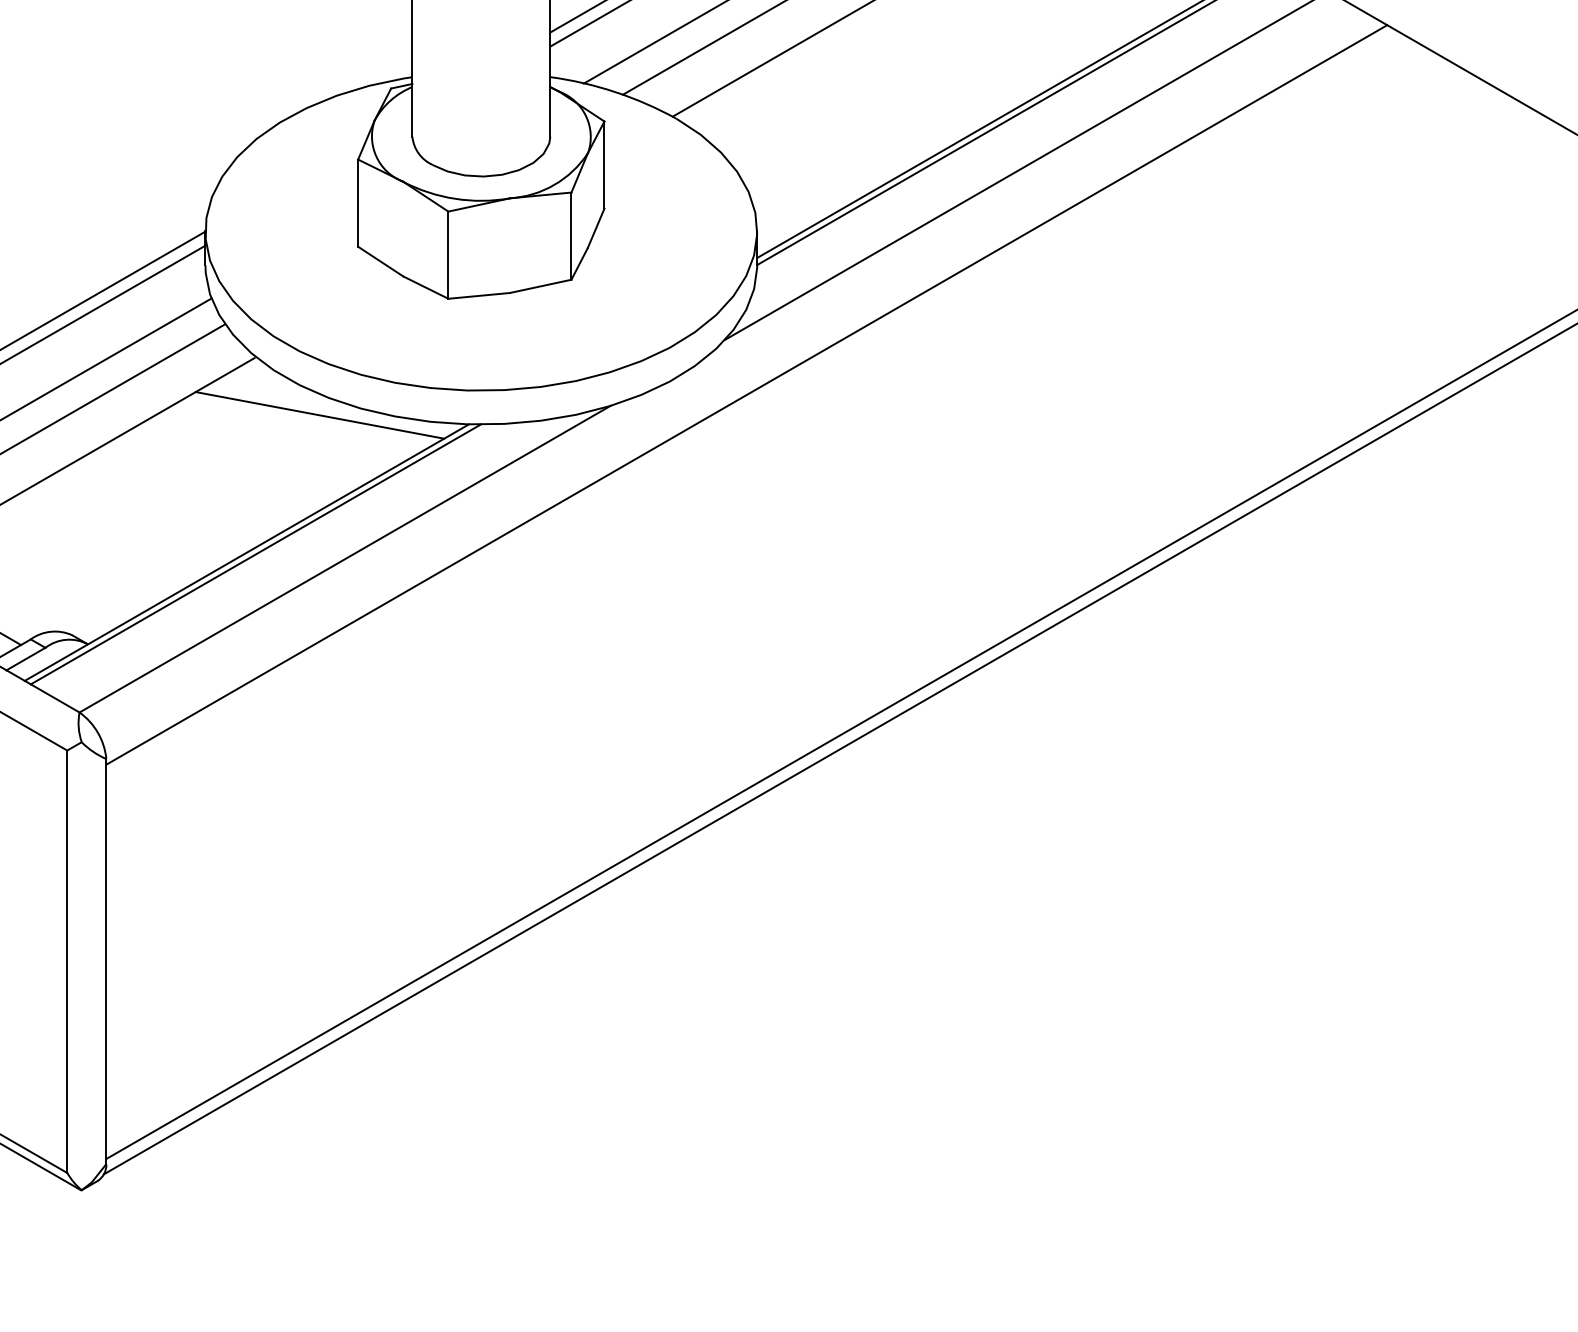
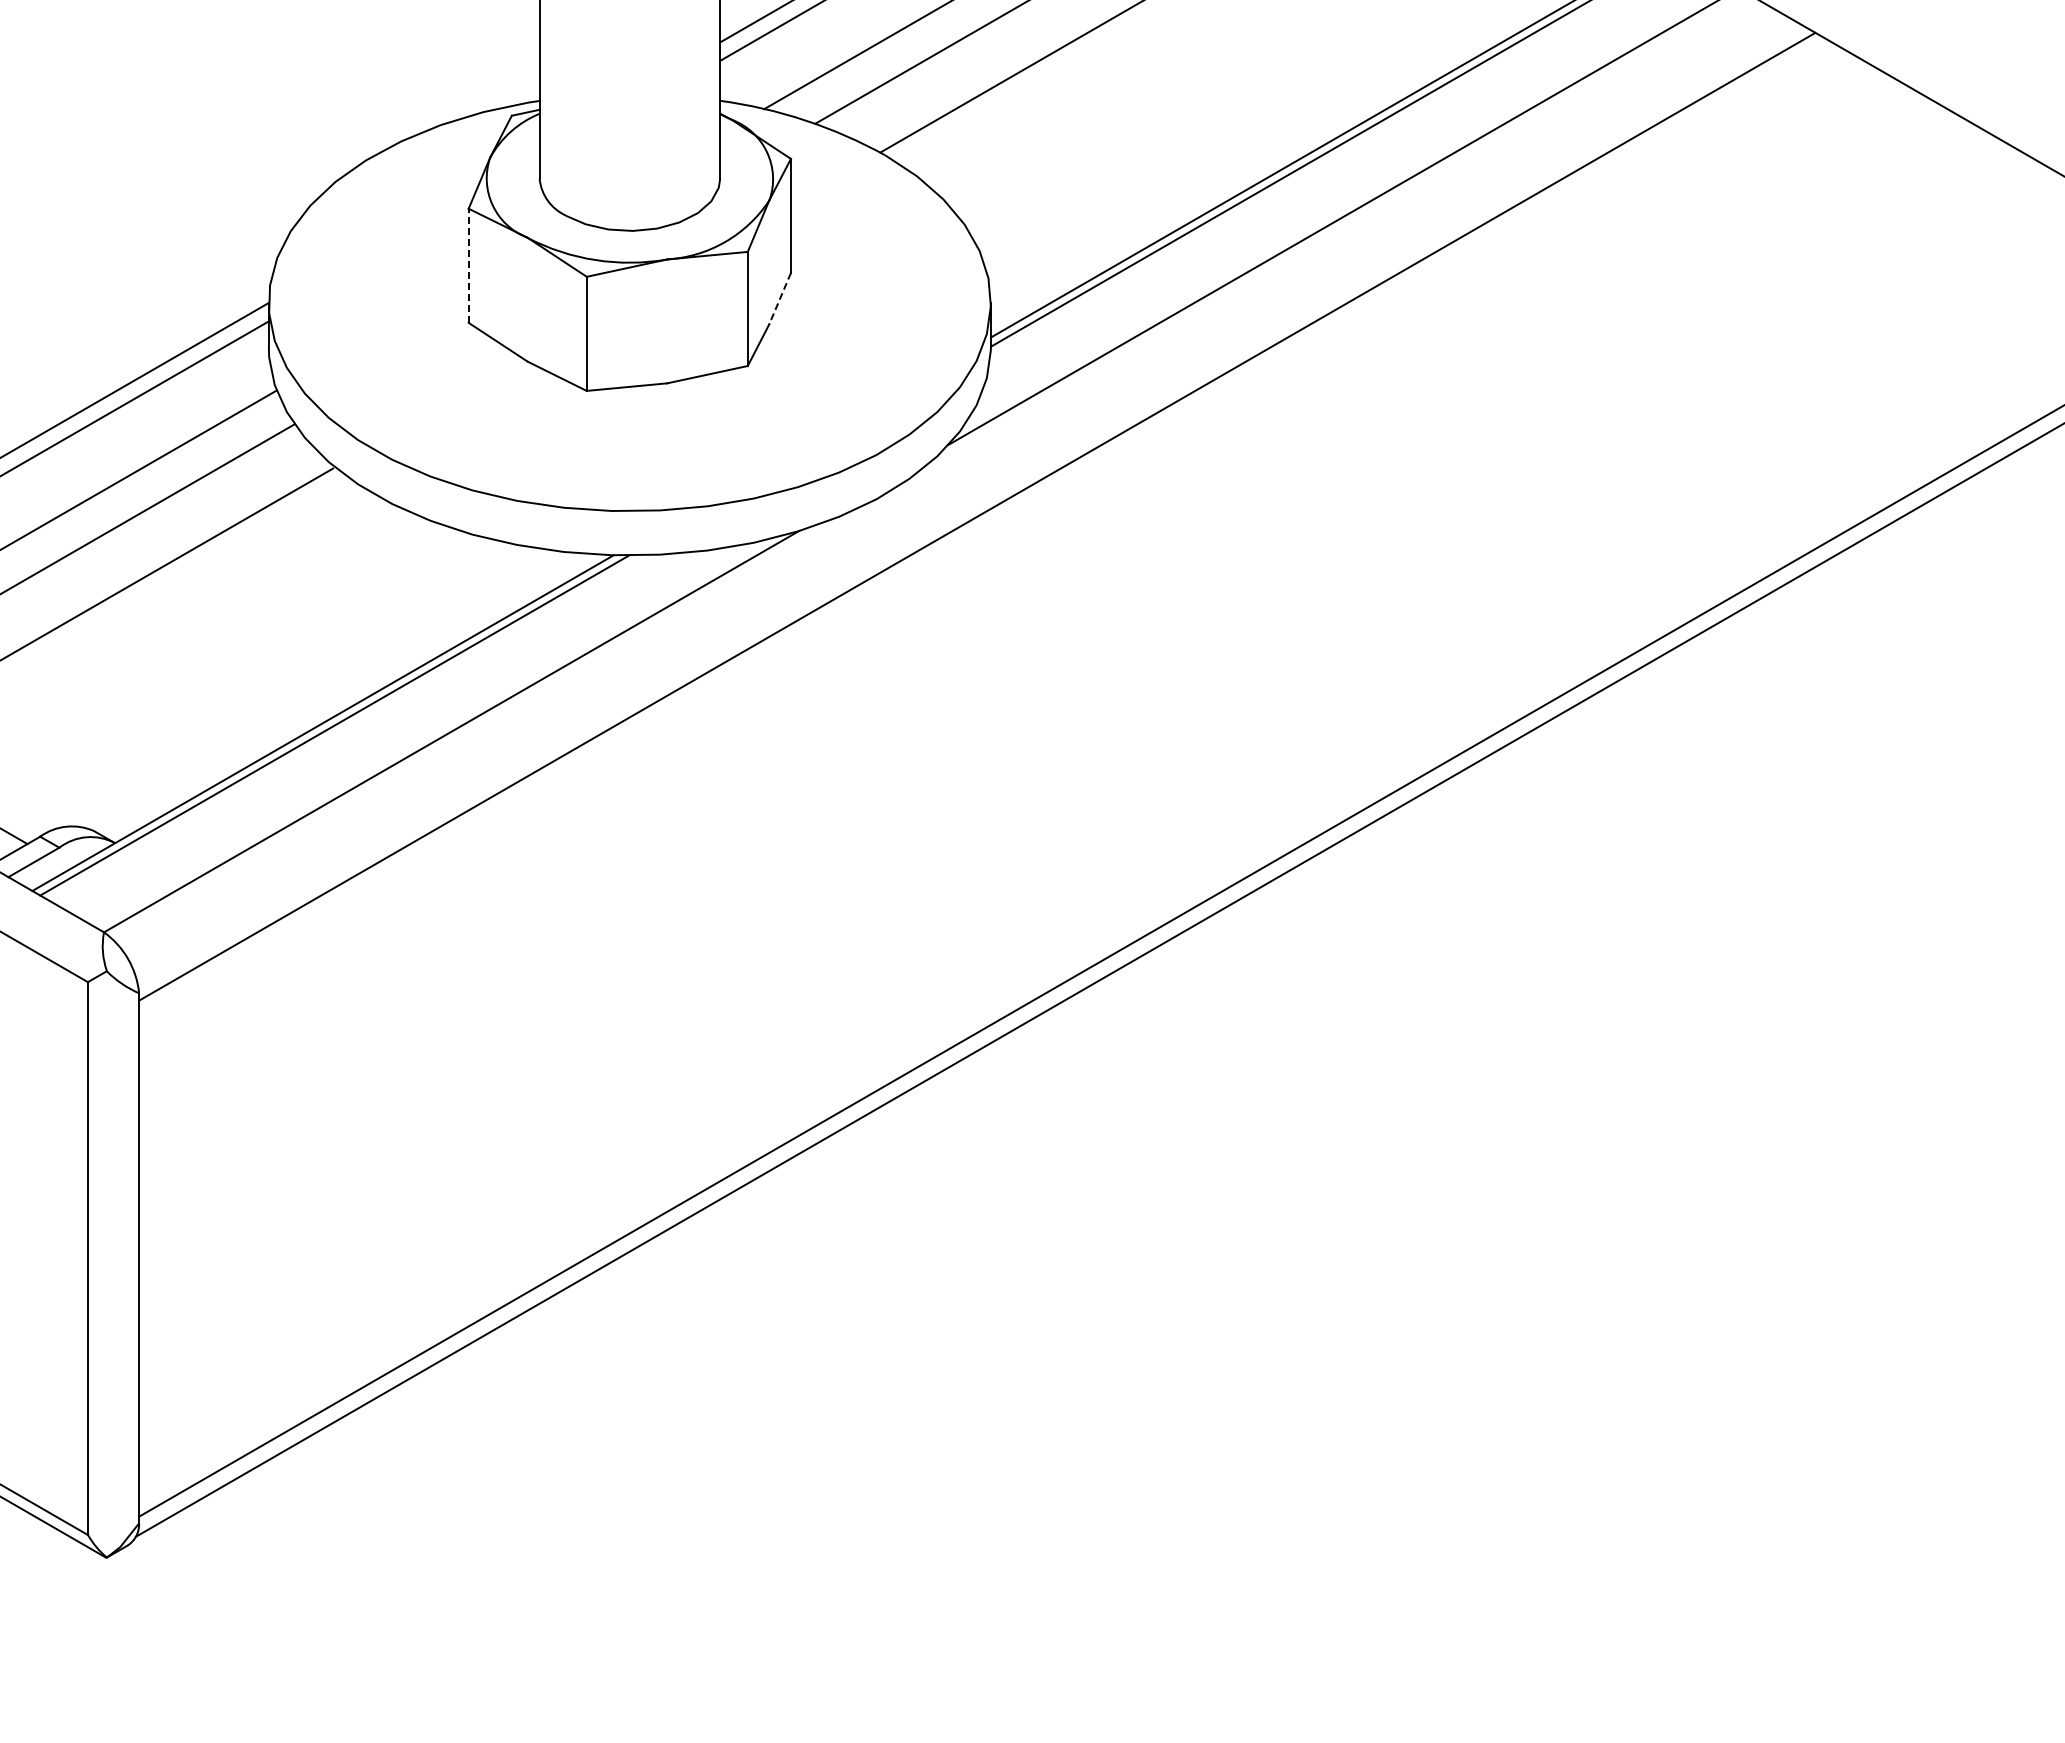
line: (358, 202) -> (468, 265), solid -> dashed
line: (596, 228) -> (780, 298), solid -> dashed
line: (319, 415) -> (418, 543), removed

